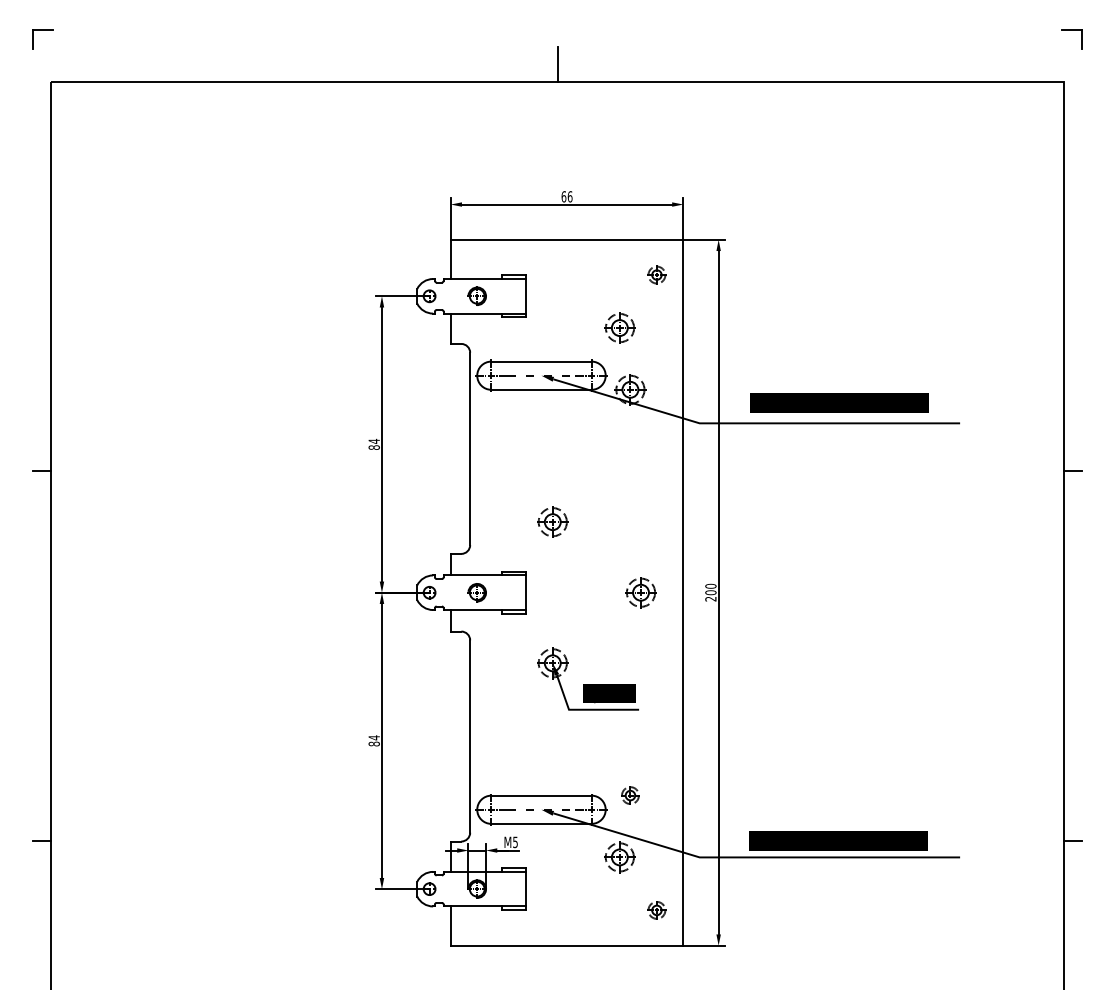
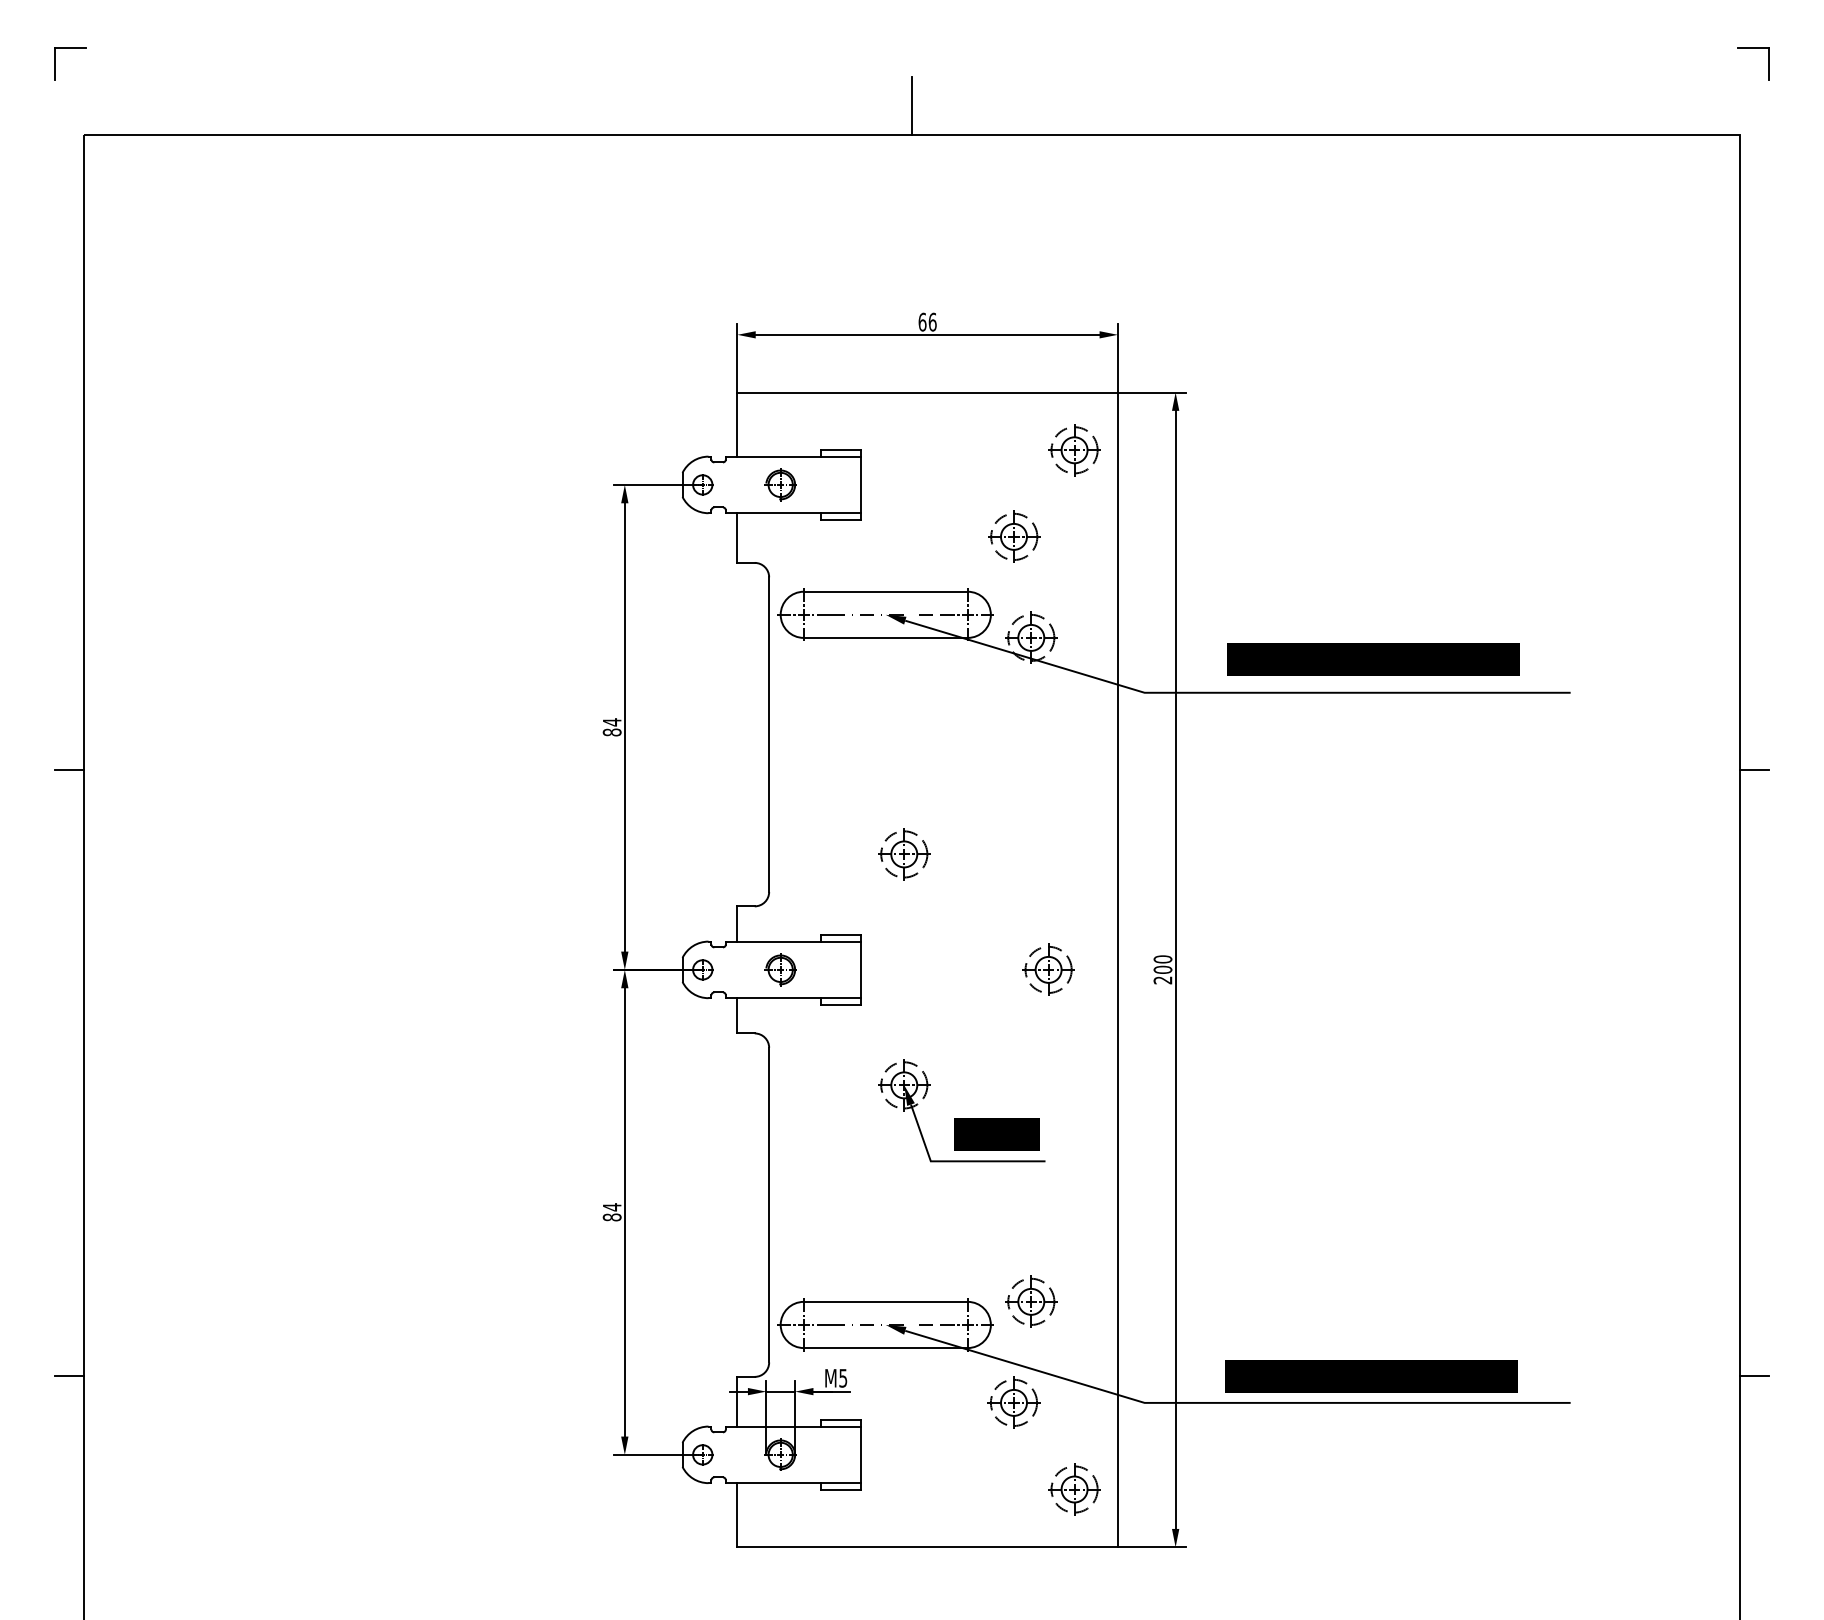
part: (656, 274) -> (1073, 449), size x1.67
part: (630, 795) -> (1031, 1301), size x1.67
part: (656, 910) -> (1073, 1489), size x1.67

